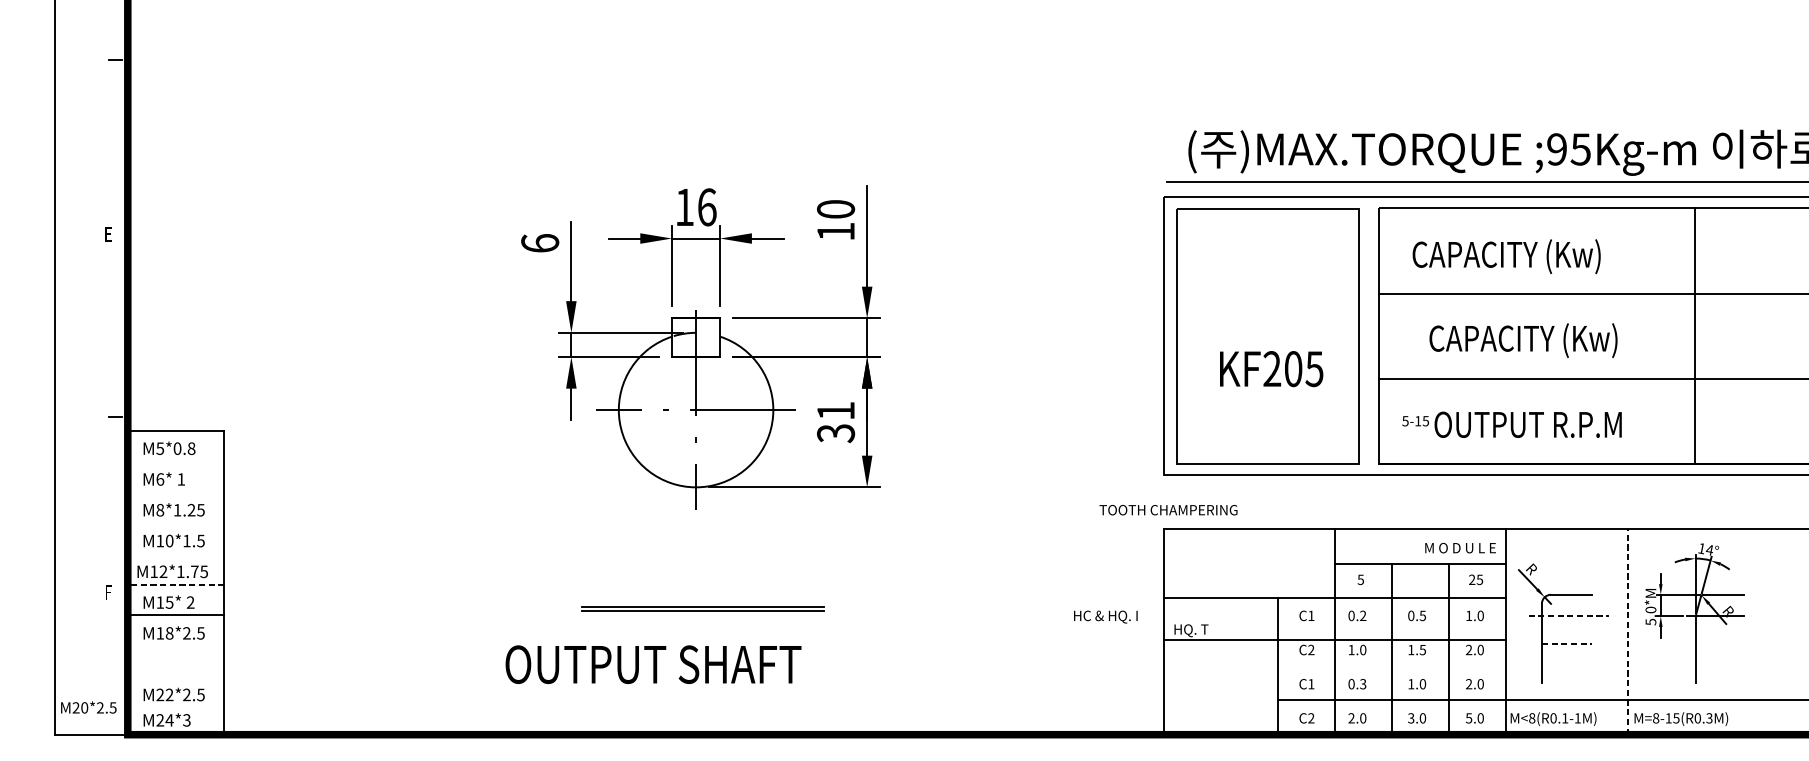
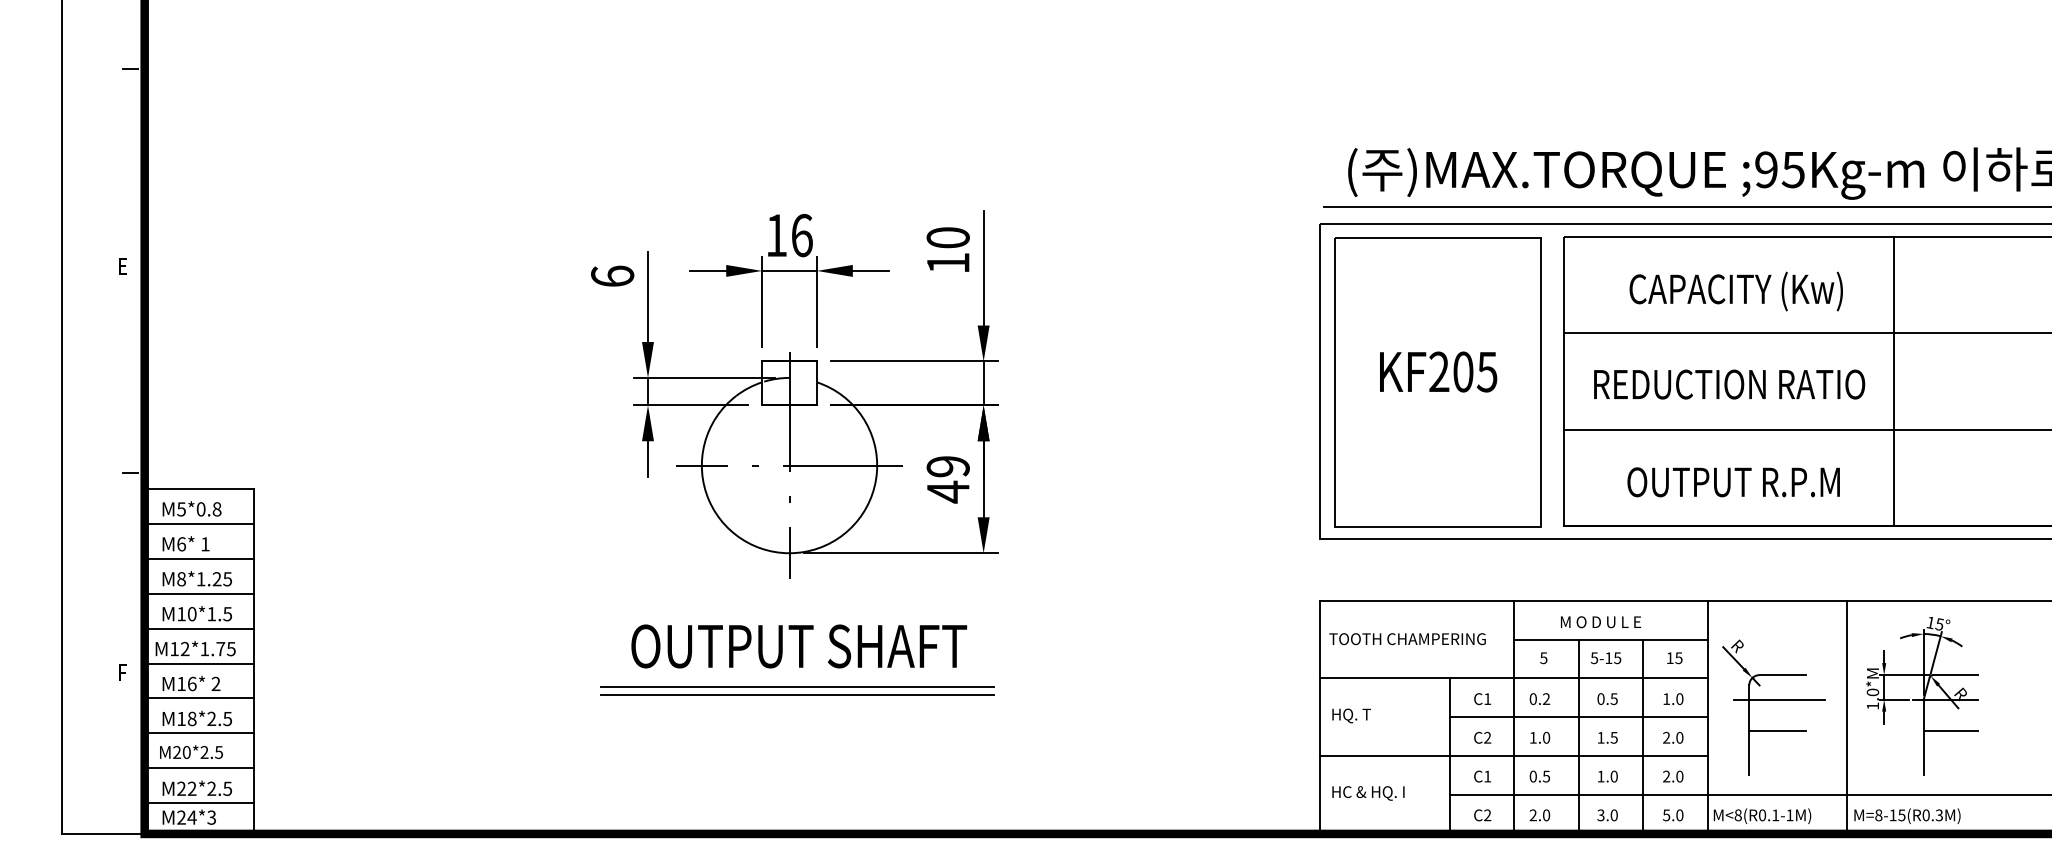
text: (1505, 256) -> (1735, 291), moved
line: (1695, 335) -> (1894, 381), moved
text: (1524, 340) -> (1729, 386), CAPACITY (Kw) -> REDUCTION RATIO
text: (1271, 368) -> (1438, 371), moved
text: (1415, 421) -> (1605, 658), moved
text: (835, 422) -> (947, 479), 31 -> 49
line: (176, 461) -> (199, 523), added
line: (176, 491) -> (199, 558), added
text: (1168, 510) -> (1407, 639), moved
line: (176, 522) -> (199, 593), added
text: (1461, 548) -> (1601, 622), moved
text: (1709, 550) -> (1939, 624), 14° -> 15°
line: (176, 553) -> (199, 628), added
text: (1471, 579) -> (1669, 657), 25 -> 15
line: (176, 584) -> (199, 663), dashed -> solid
text: (169, 602) -> (191, 683), M15* -> M16*
part: (703, 608) -> (797, 690), size x1.43
line: (1568, 616) -> (1779, 699), dashed -> solid
text: (1105, 617) -> (1368, 793), moved
text: (1651, 621) -> (1873, 705), 5.0*M -> 1.0*M
line: (1391, 632) -> (1578, 717), added
line: (1627, 632) -> (1846, 717), dashed -> solid
line: (1334, 640) -> (1513, 755), moved
line: (1566, 643) -> (1777, 730), dashed -> solid
line: (1719, 643) -> (1950, 730), added
line: (176, 646) -> (199, 733), added
text: (653, 664) -> (799, 646), moved
line: (176, 677) -> (199, 768), added
text: (1363, 683) -> (1546, 775), 0.3 -> 0.5
text: (88, 707) -> (191, 751), moved
line: (176, 707) -> (199, 803), added

